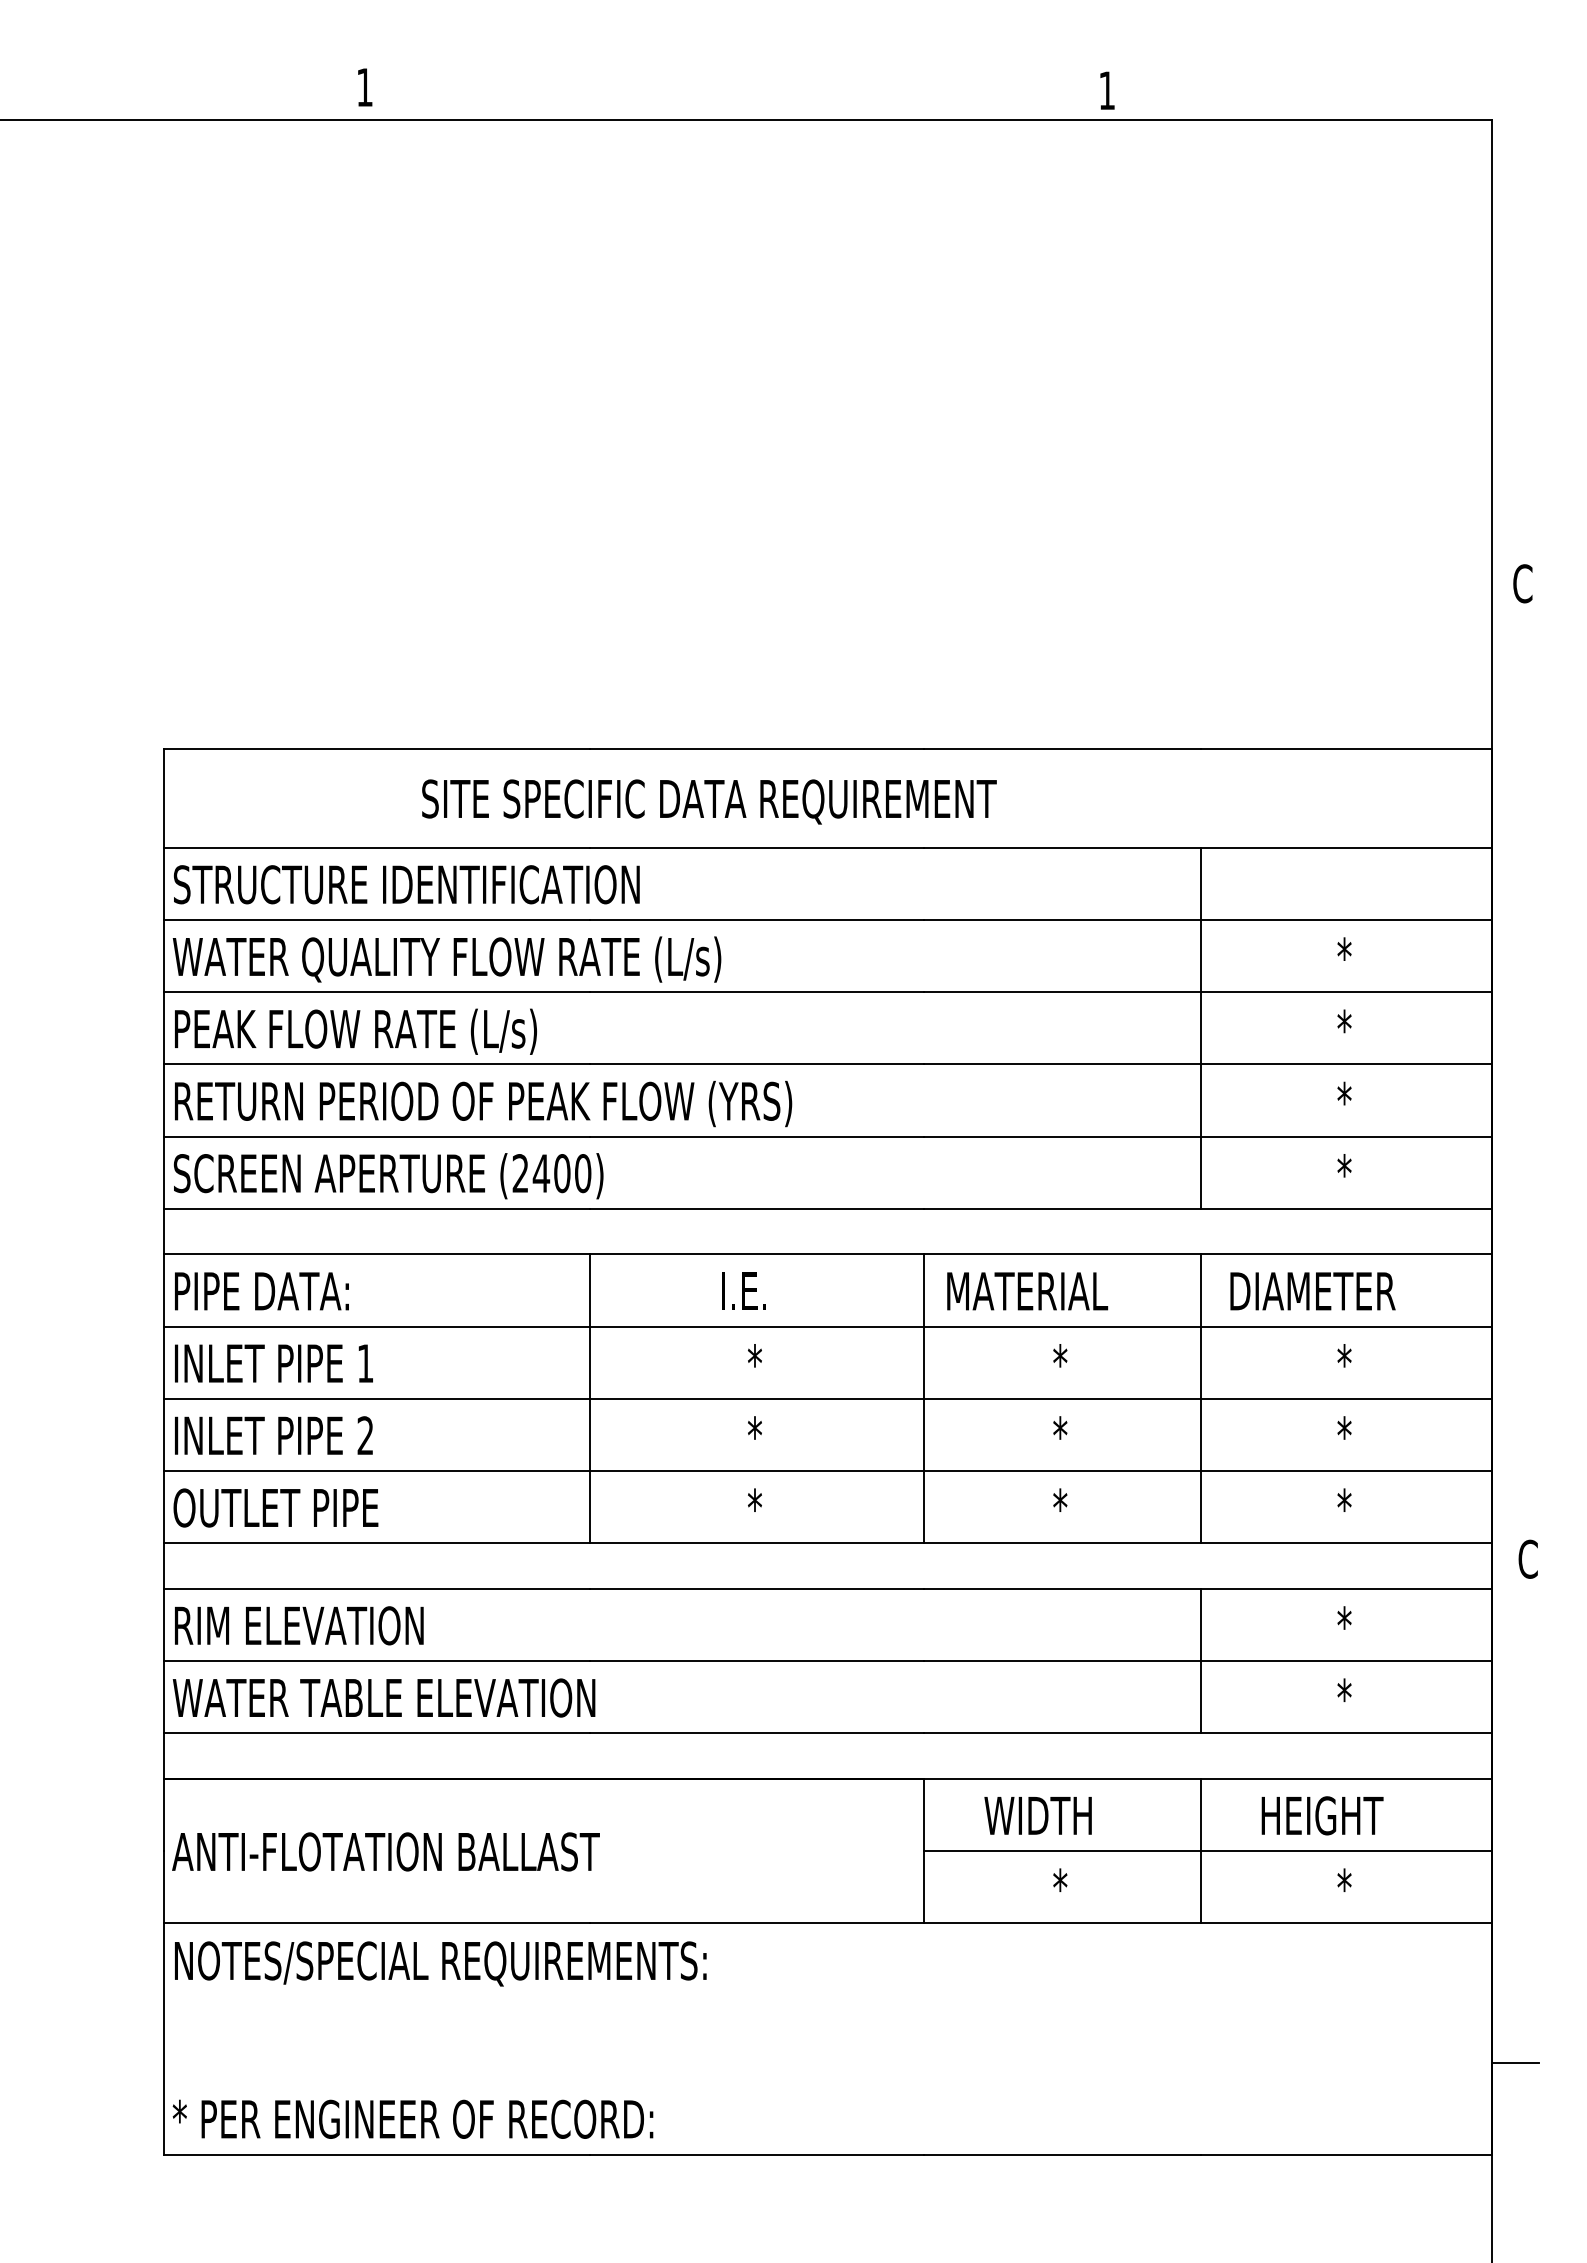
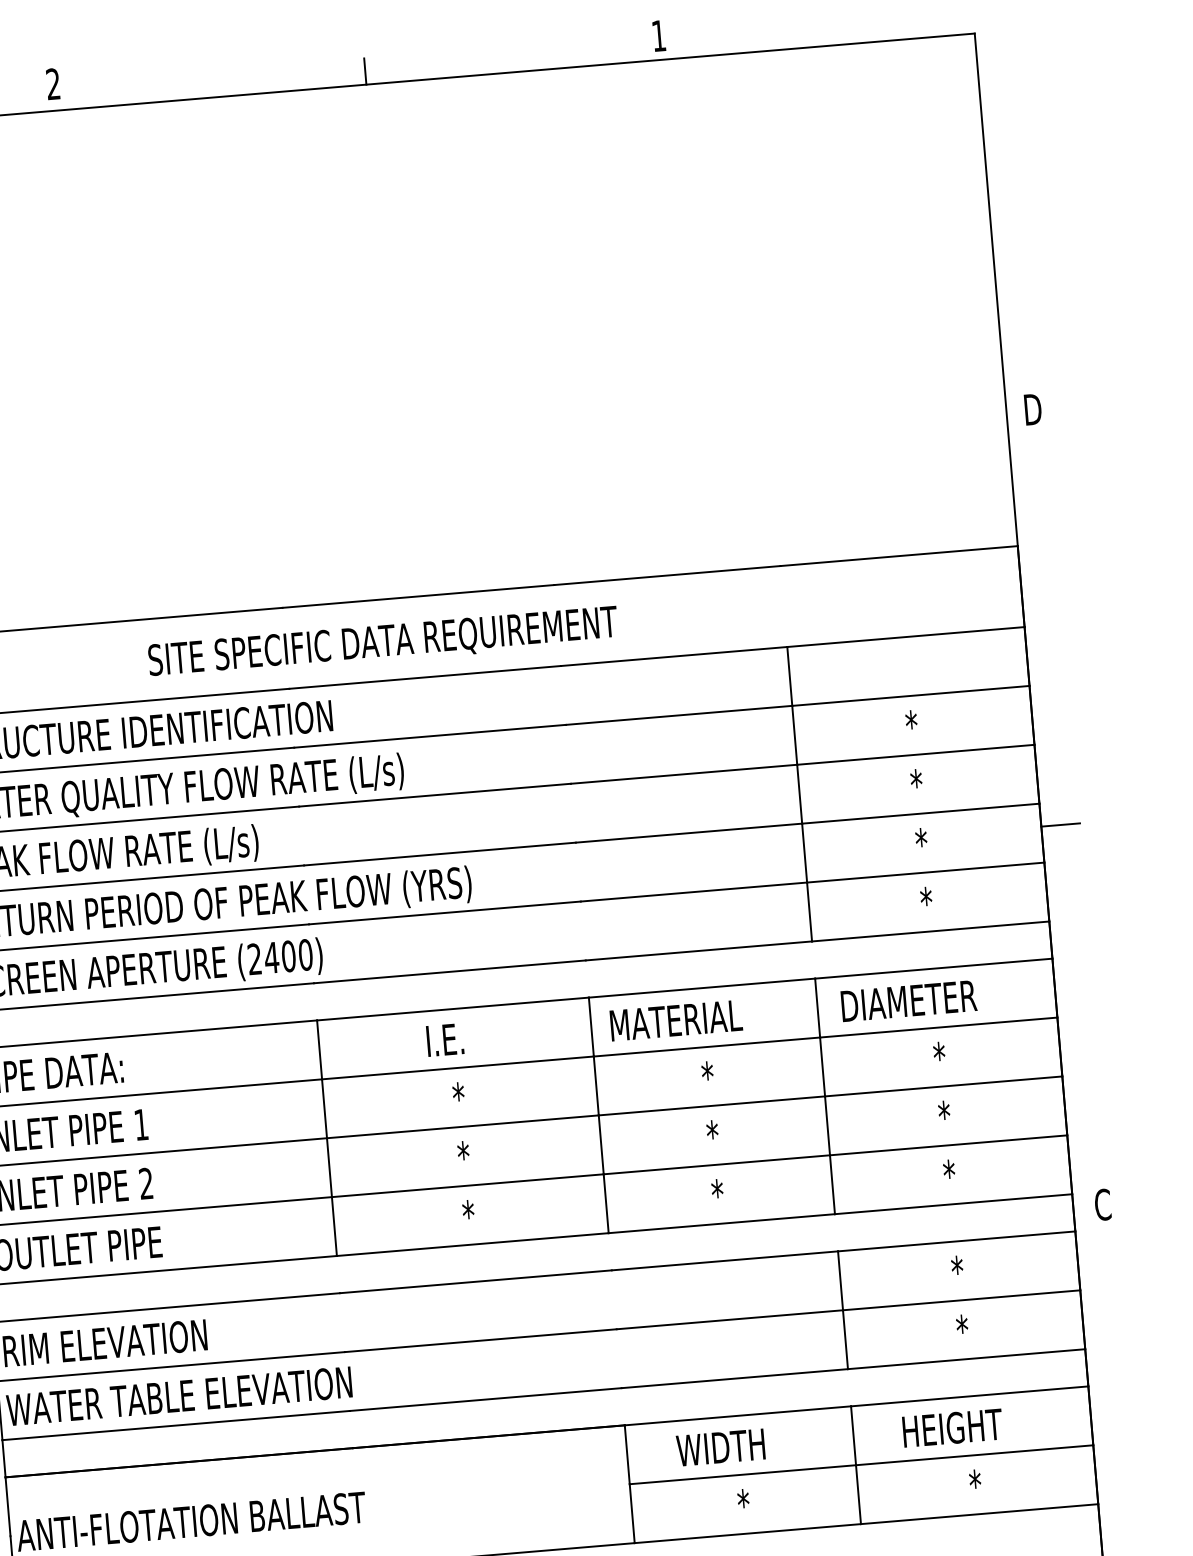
text: (364, 87) -> (53, 84), 1 -> 2
line: (745, 103) -> (364, 71), added
text: (1523, 583) -> (1032, 409), C -> D
line: (1515, 1092) -> (1060, 825), added

